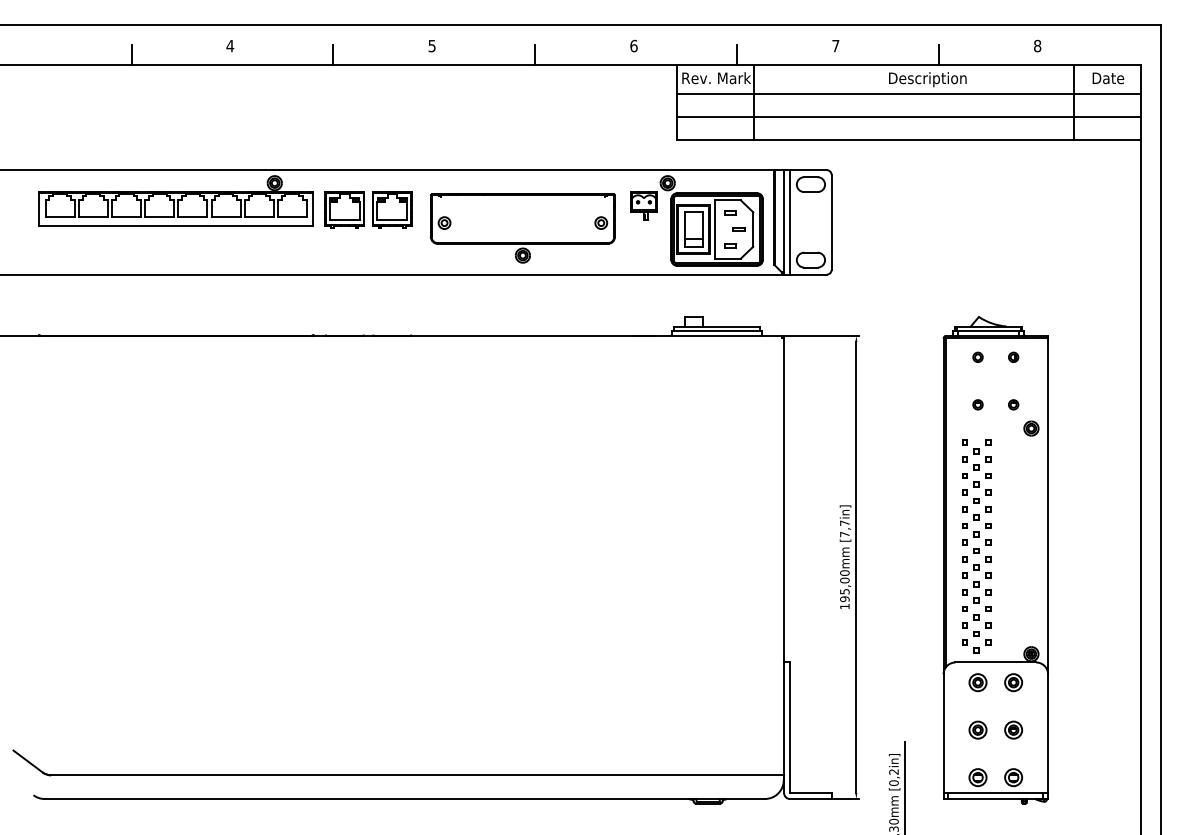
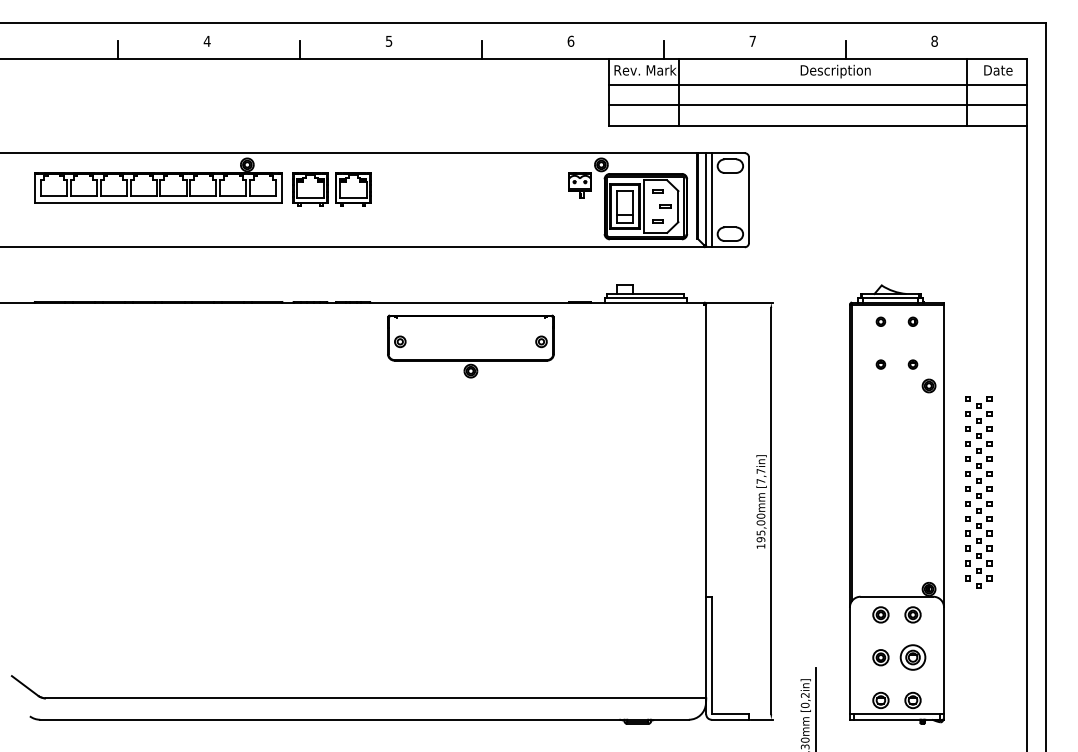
part: (522, 228) -> (470, 346), moved
part: (976, 546) -> (978, 492), moved
part: (1013, 729) -> (912, 657), size x1.6

